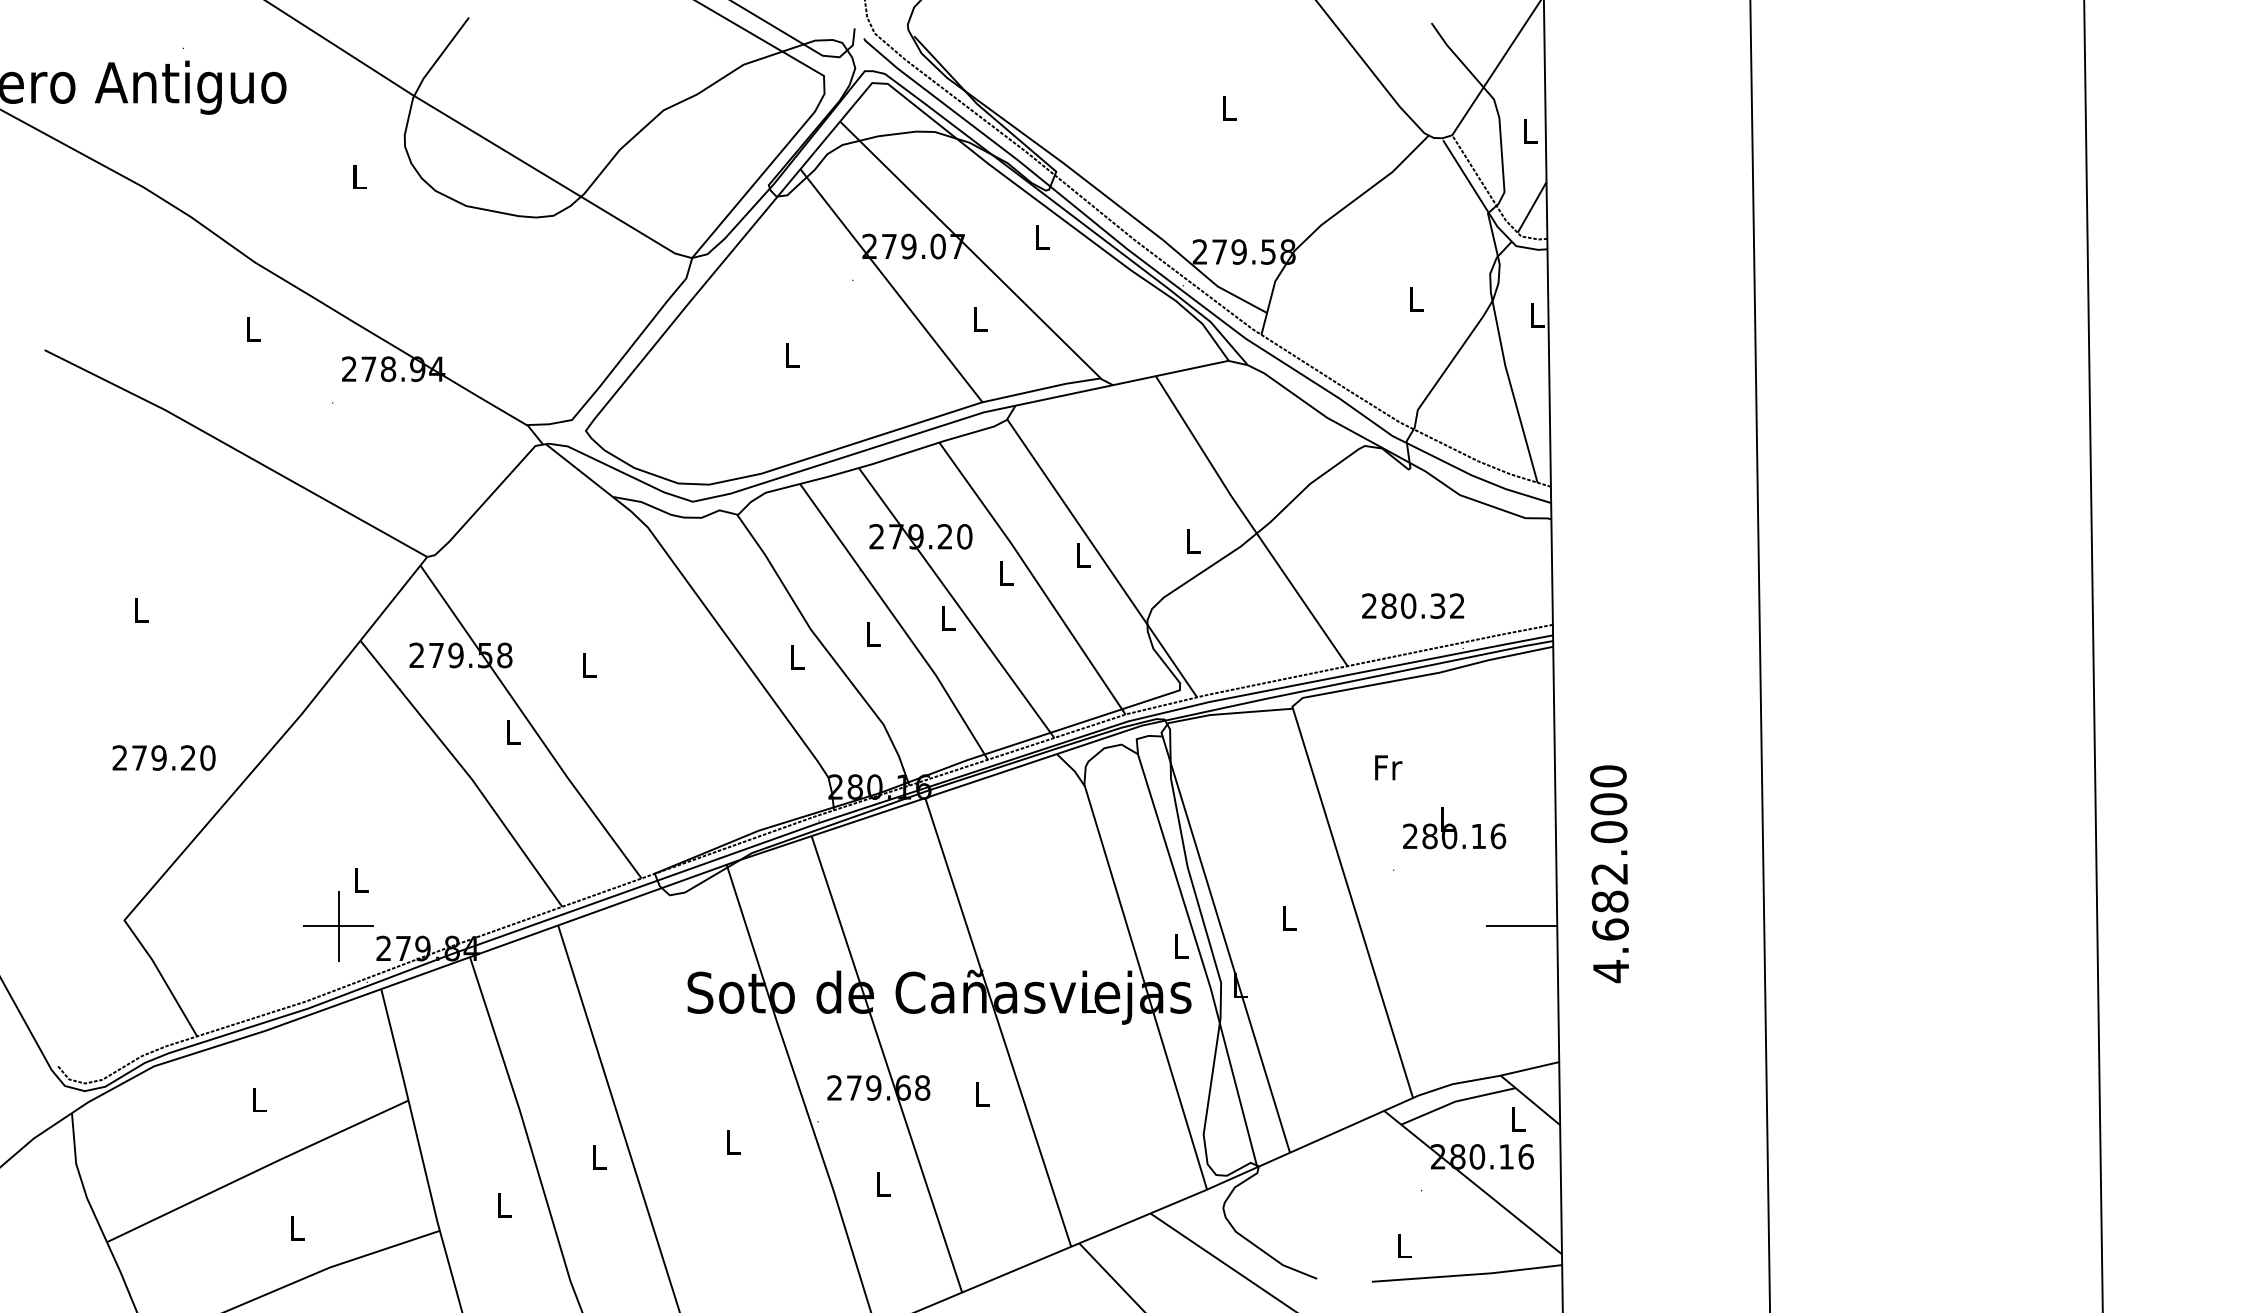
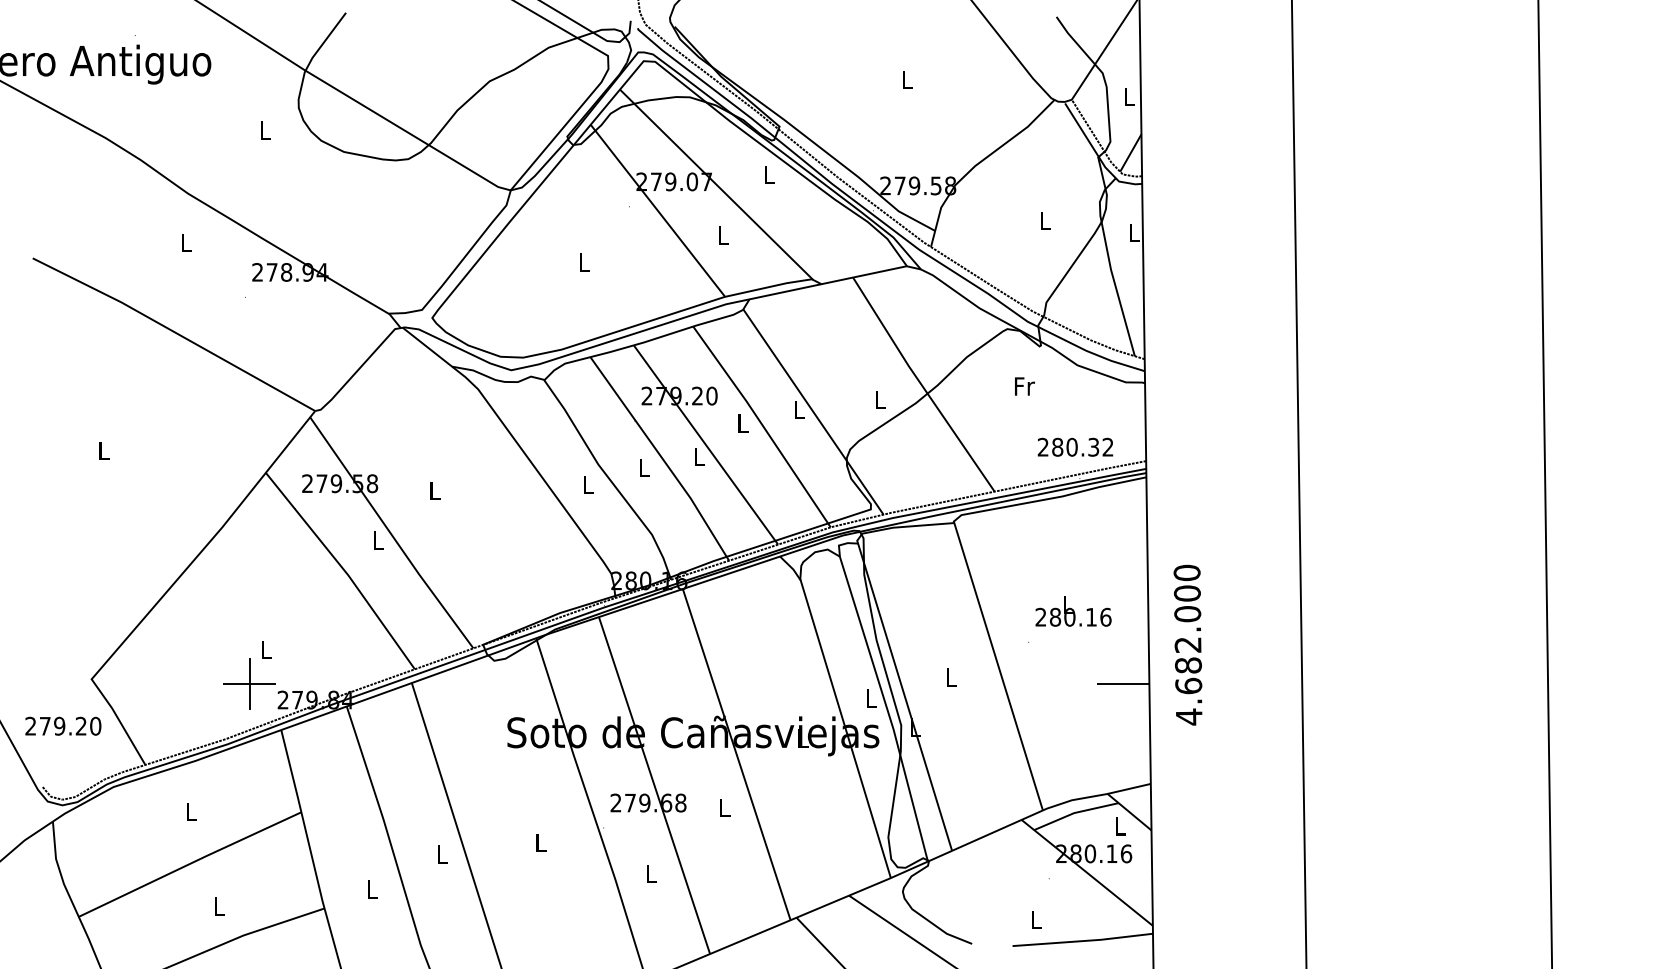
text: (1413, 605) -> (1075, 446), moved
text: (163, 757) -> (62, 725), moved
text: (1388, 767) -> (1024, 386), moved

